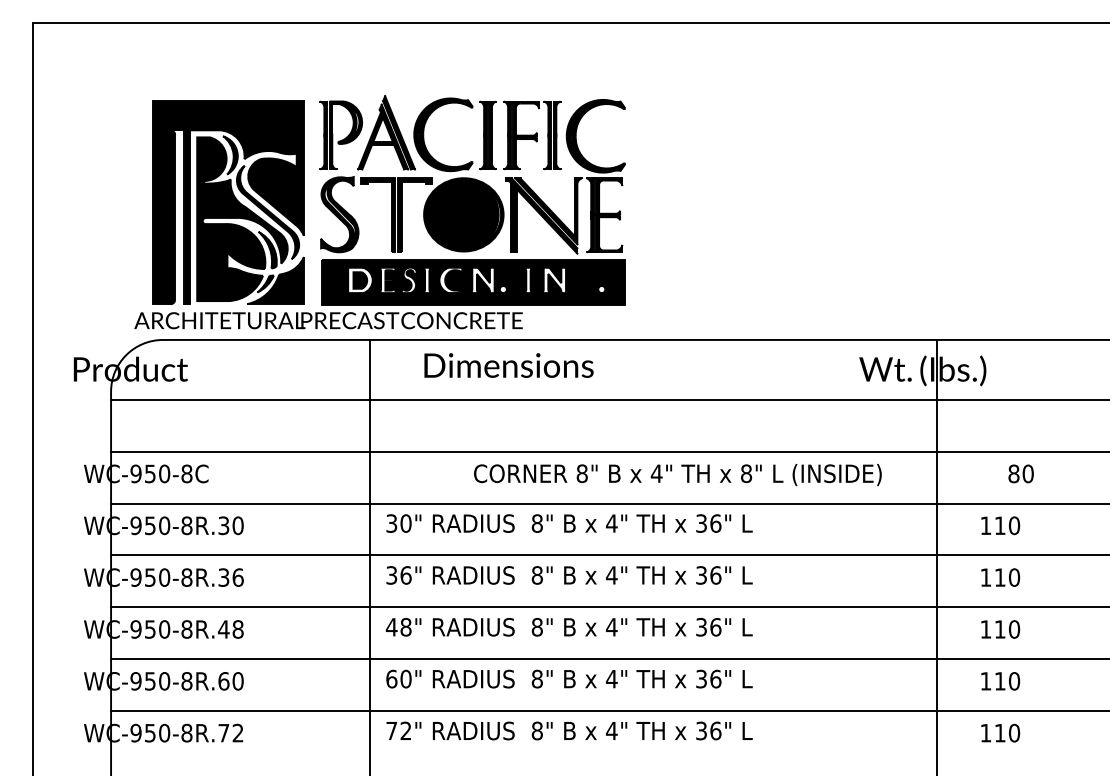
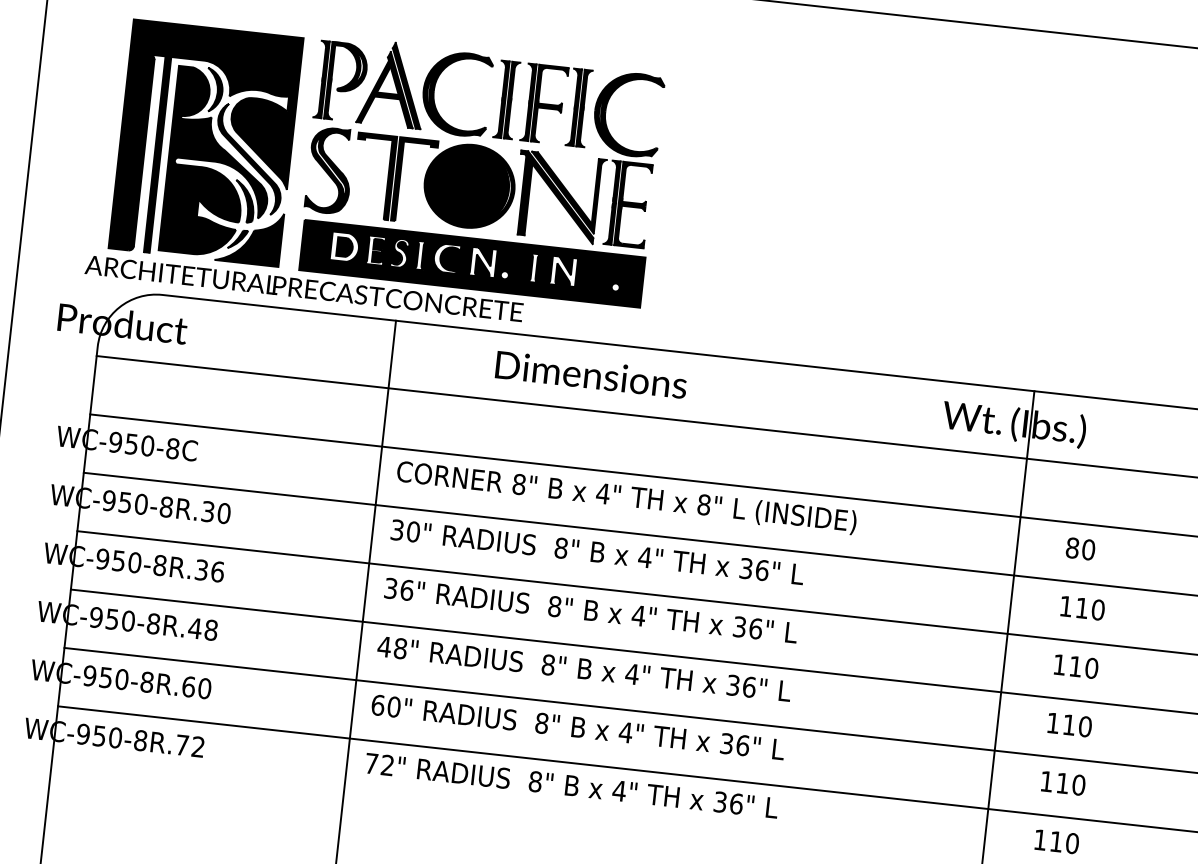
part: (391, 212) -> (388, 174), moved
text: (508, 365) -> (590, 374), moved
text: (1020, 473) -> (1080, 548), moved
text: (677, 474) -> (626, 497), moved

